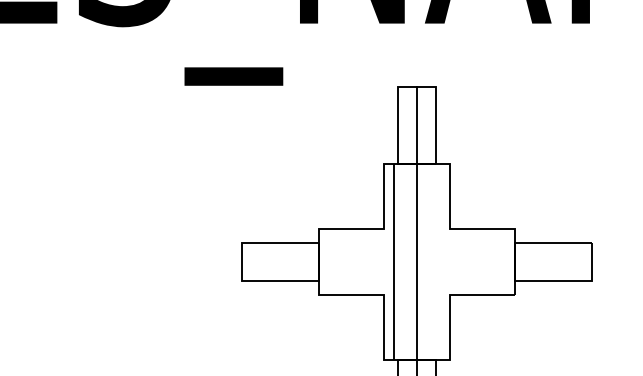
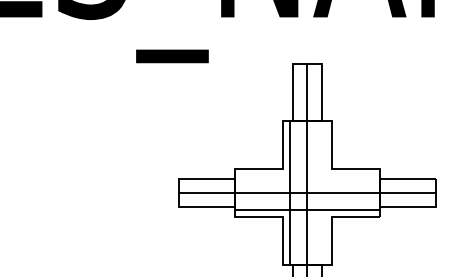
line: (417, 261) -> (307, 192), added
line: (417, 284) -> (307, 209), added

